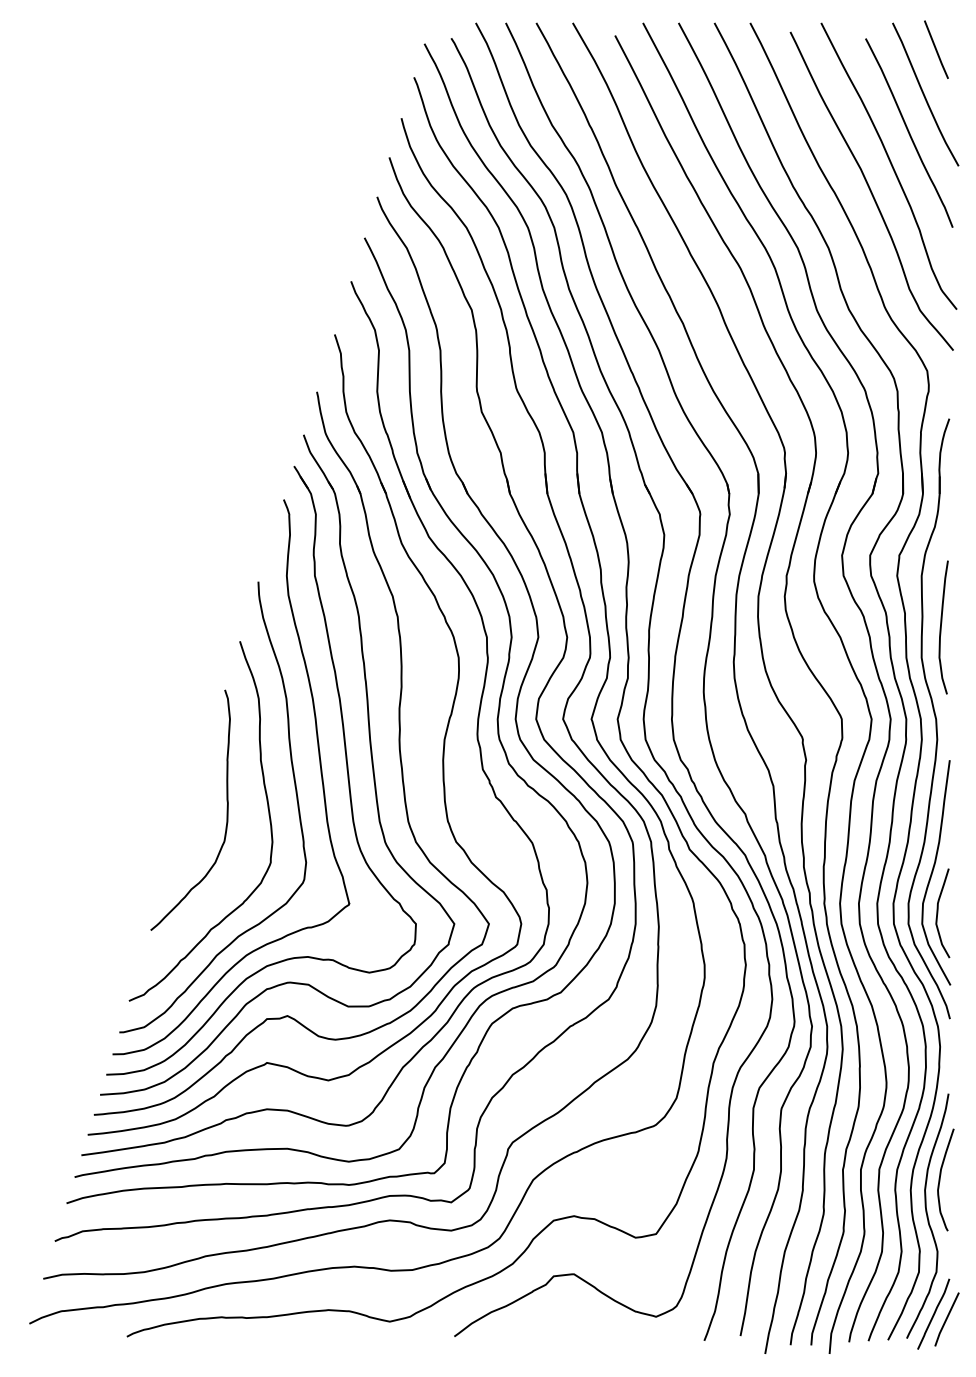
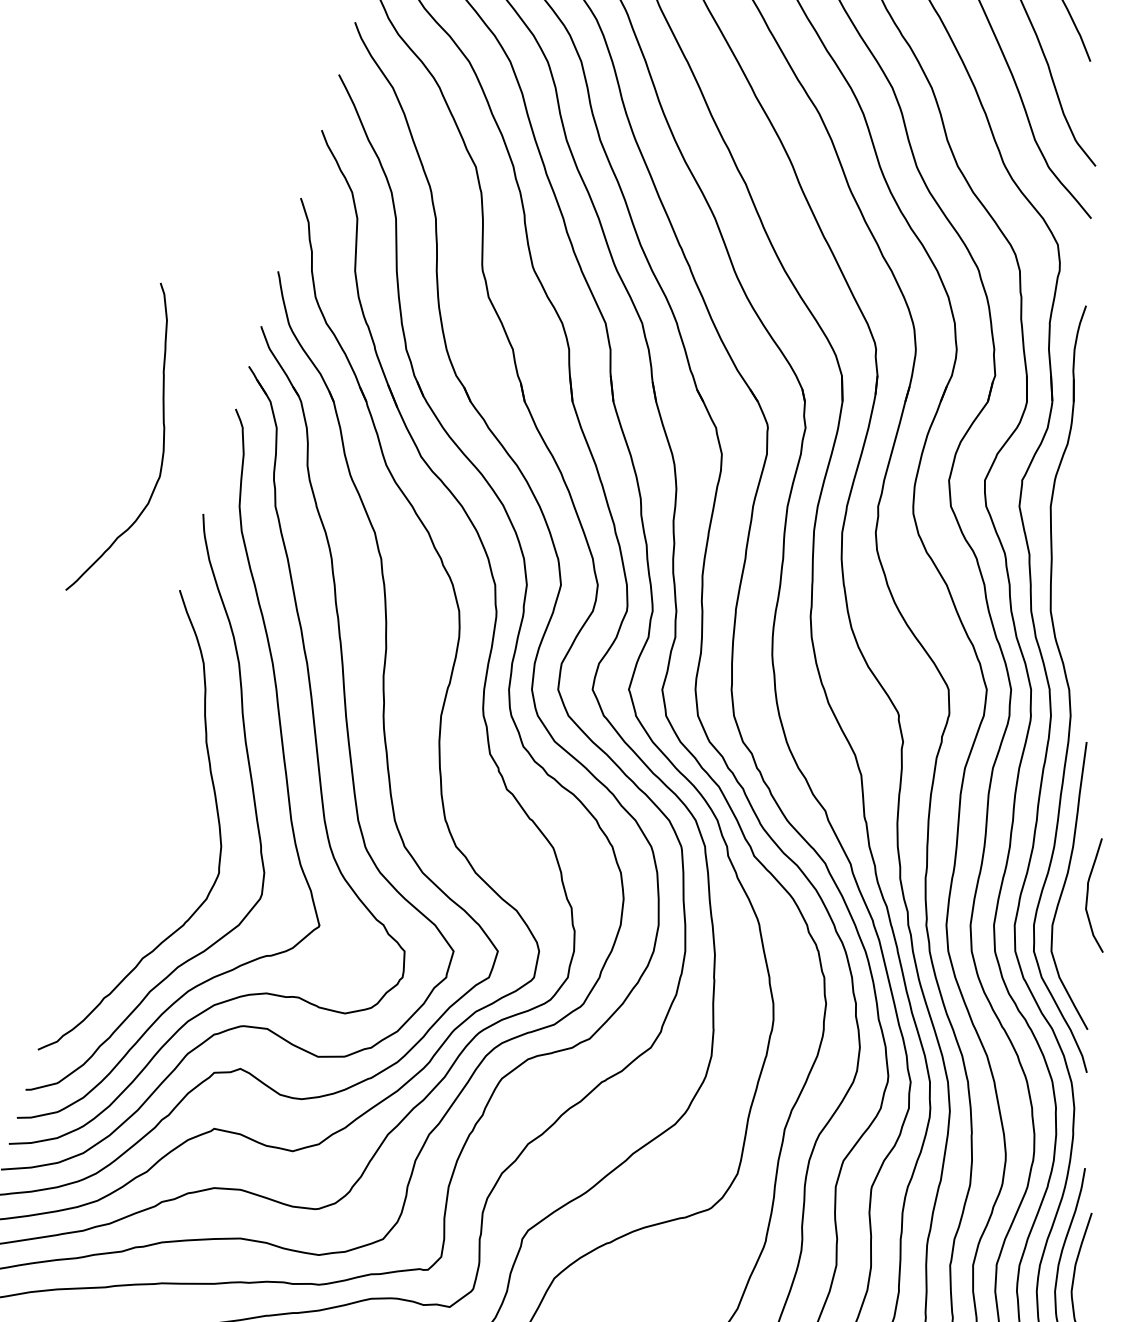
curve: (941, 627) -> (1076, 572), removed
curve: (226, 809) -> (162, 435), moved
curve: (938, 913) -> (1088, 895), moved

